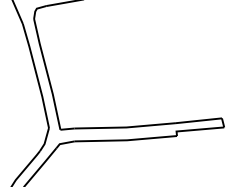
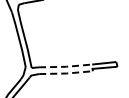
line: (126, 126) -> (66, 66), solid -> dashed
line: (126, 140) -> (66, 73), solid -> dashed

